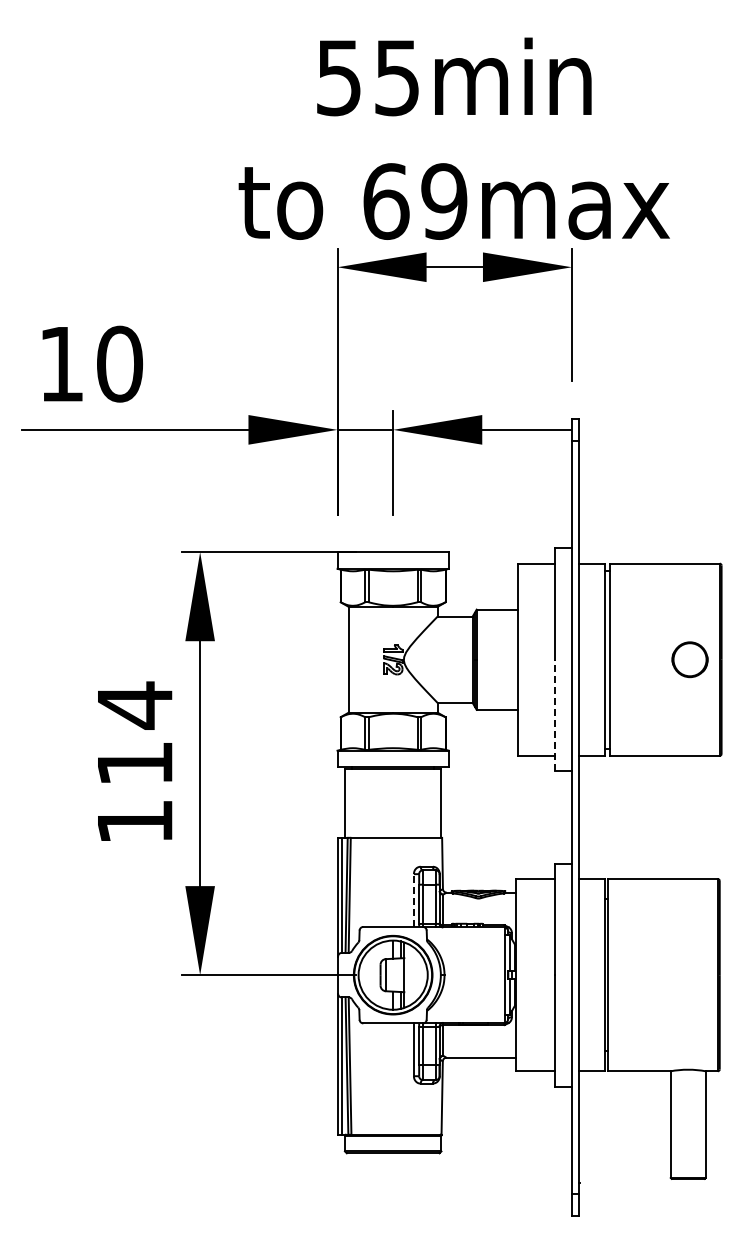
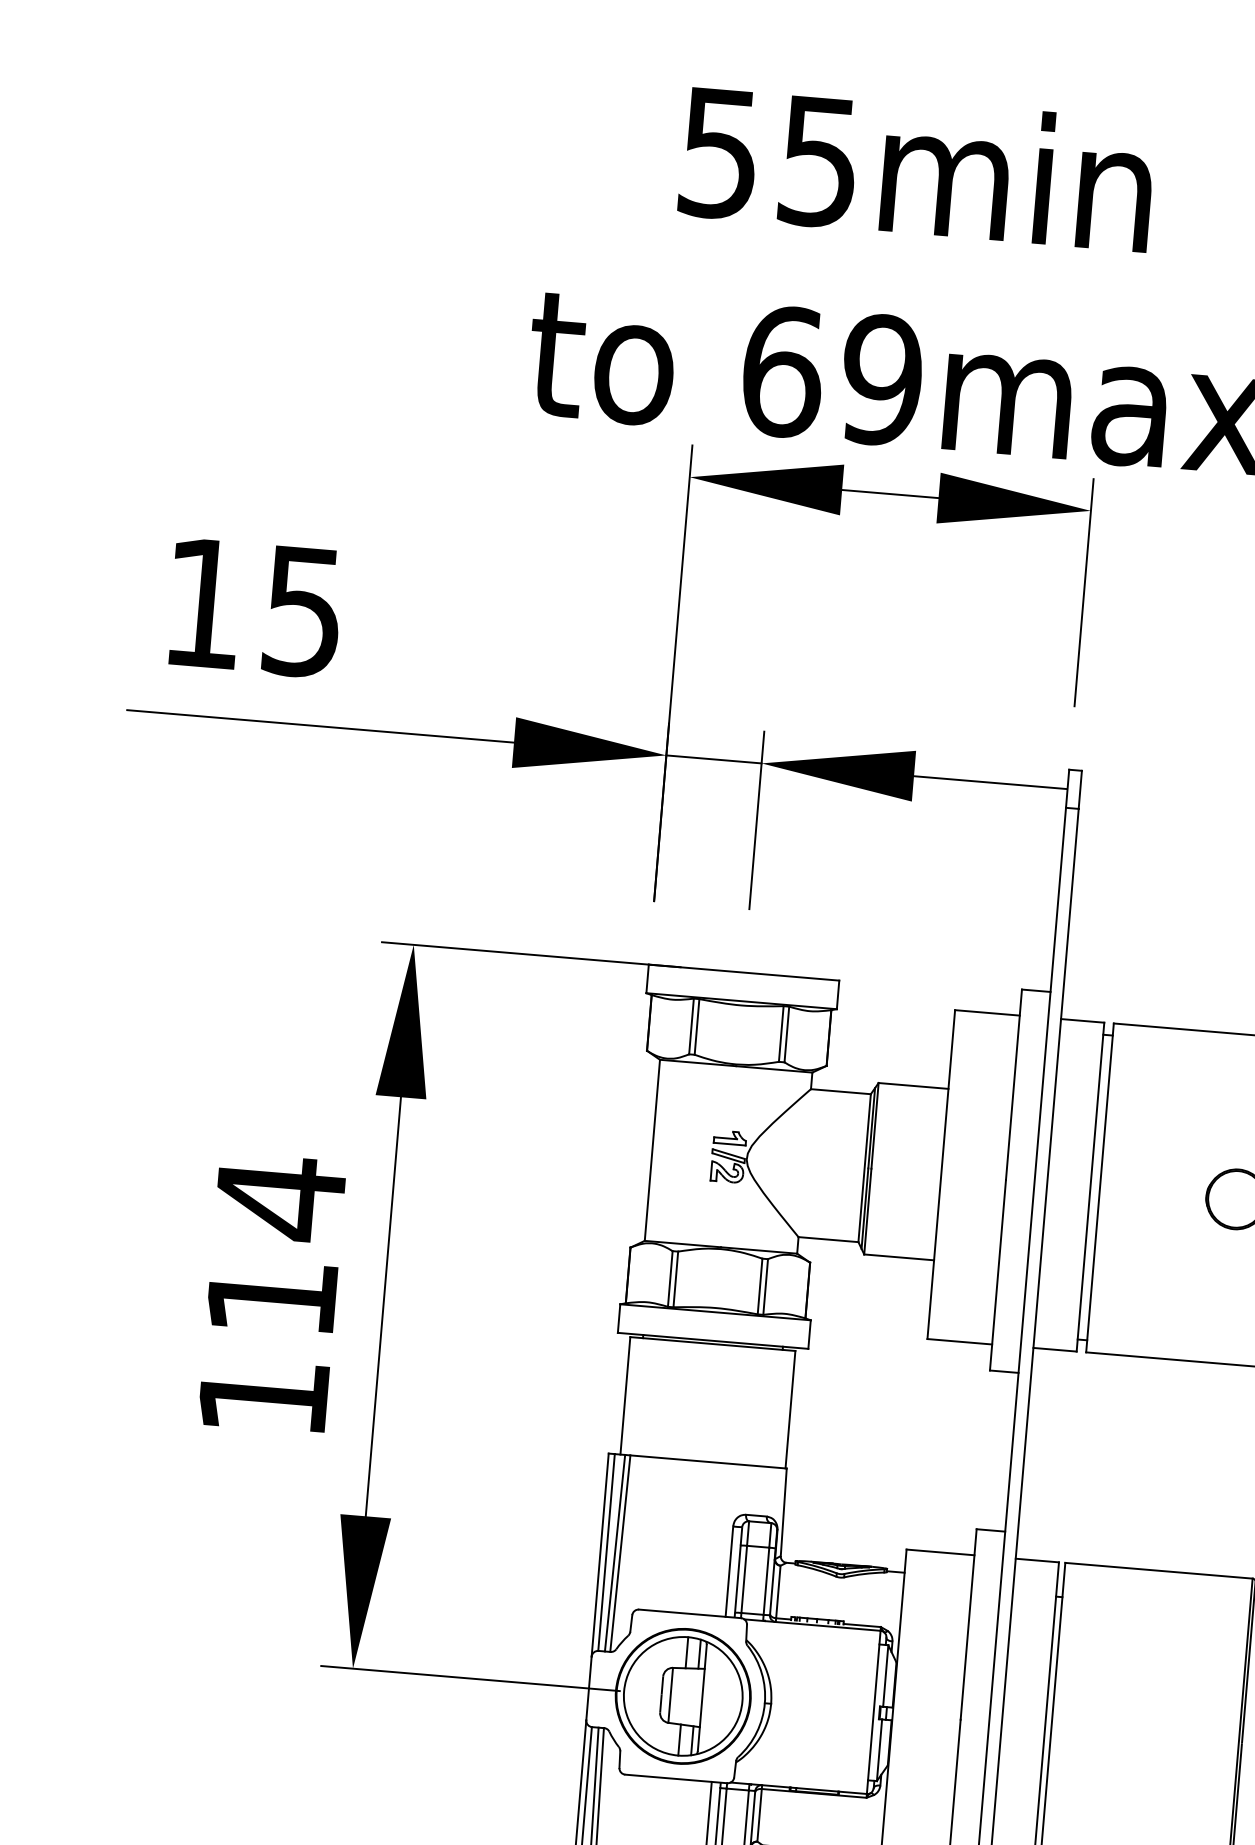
text: (120, 363) -> (304, 610), 10 -> 15
line: (555, 715) -> (998, 1275), dashed -> solid
line: (413, 900) -> (728, 1571), dashed -> solid

